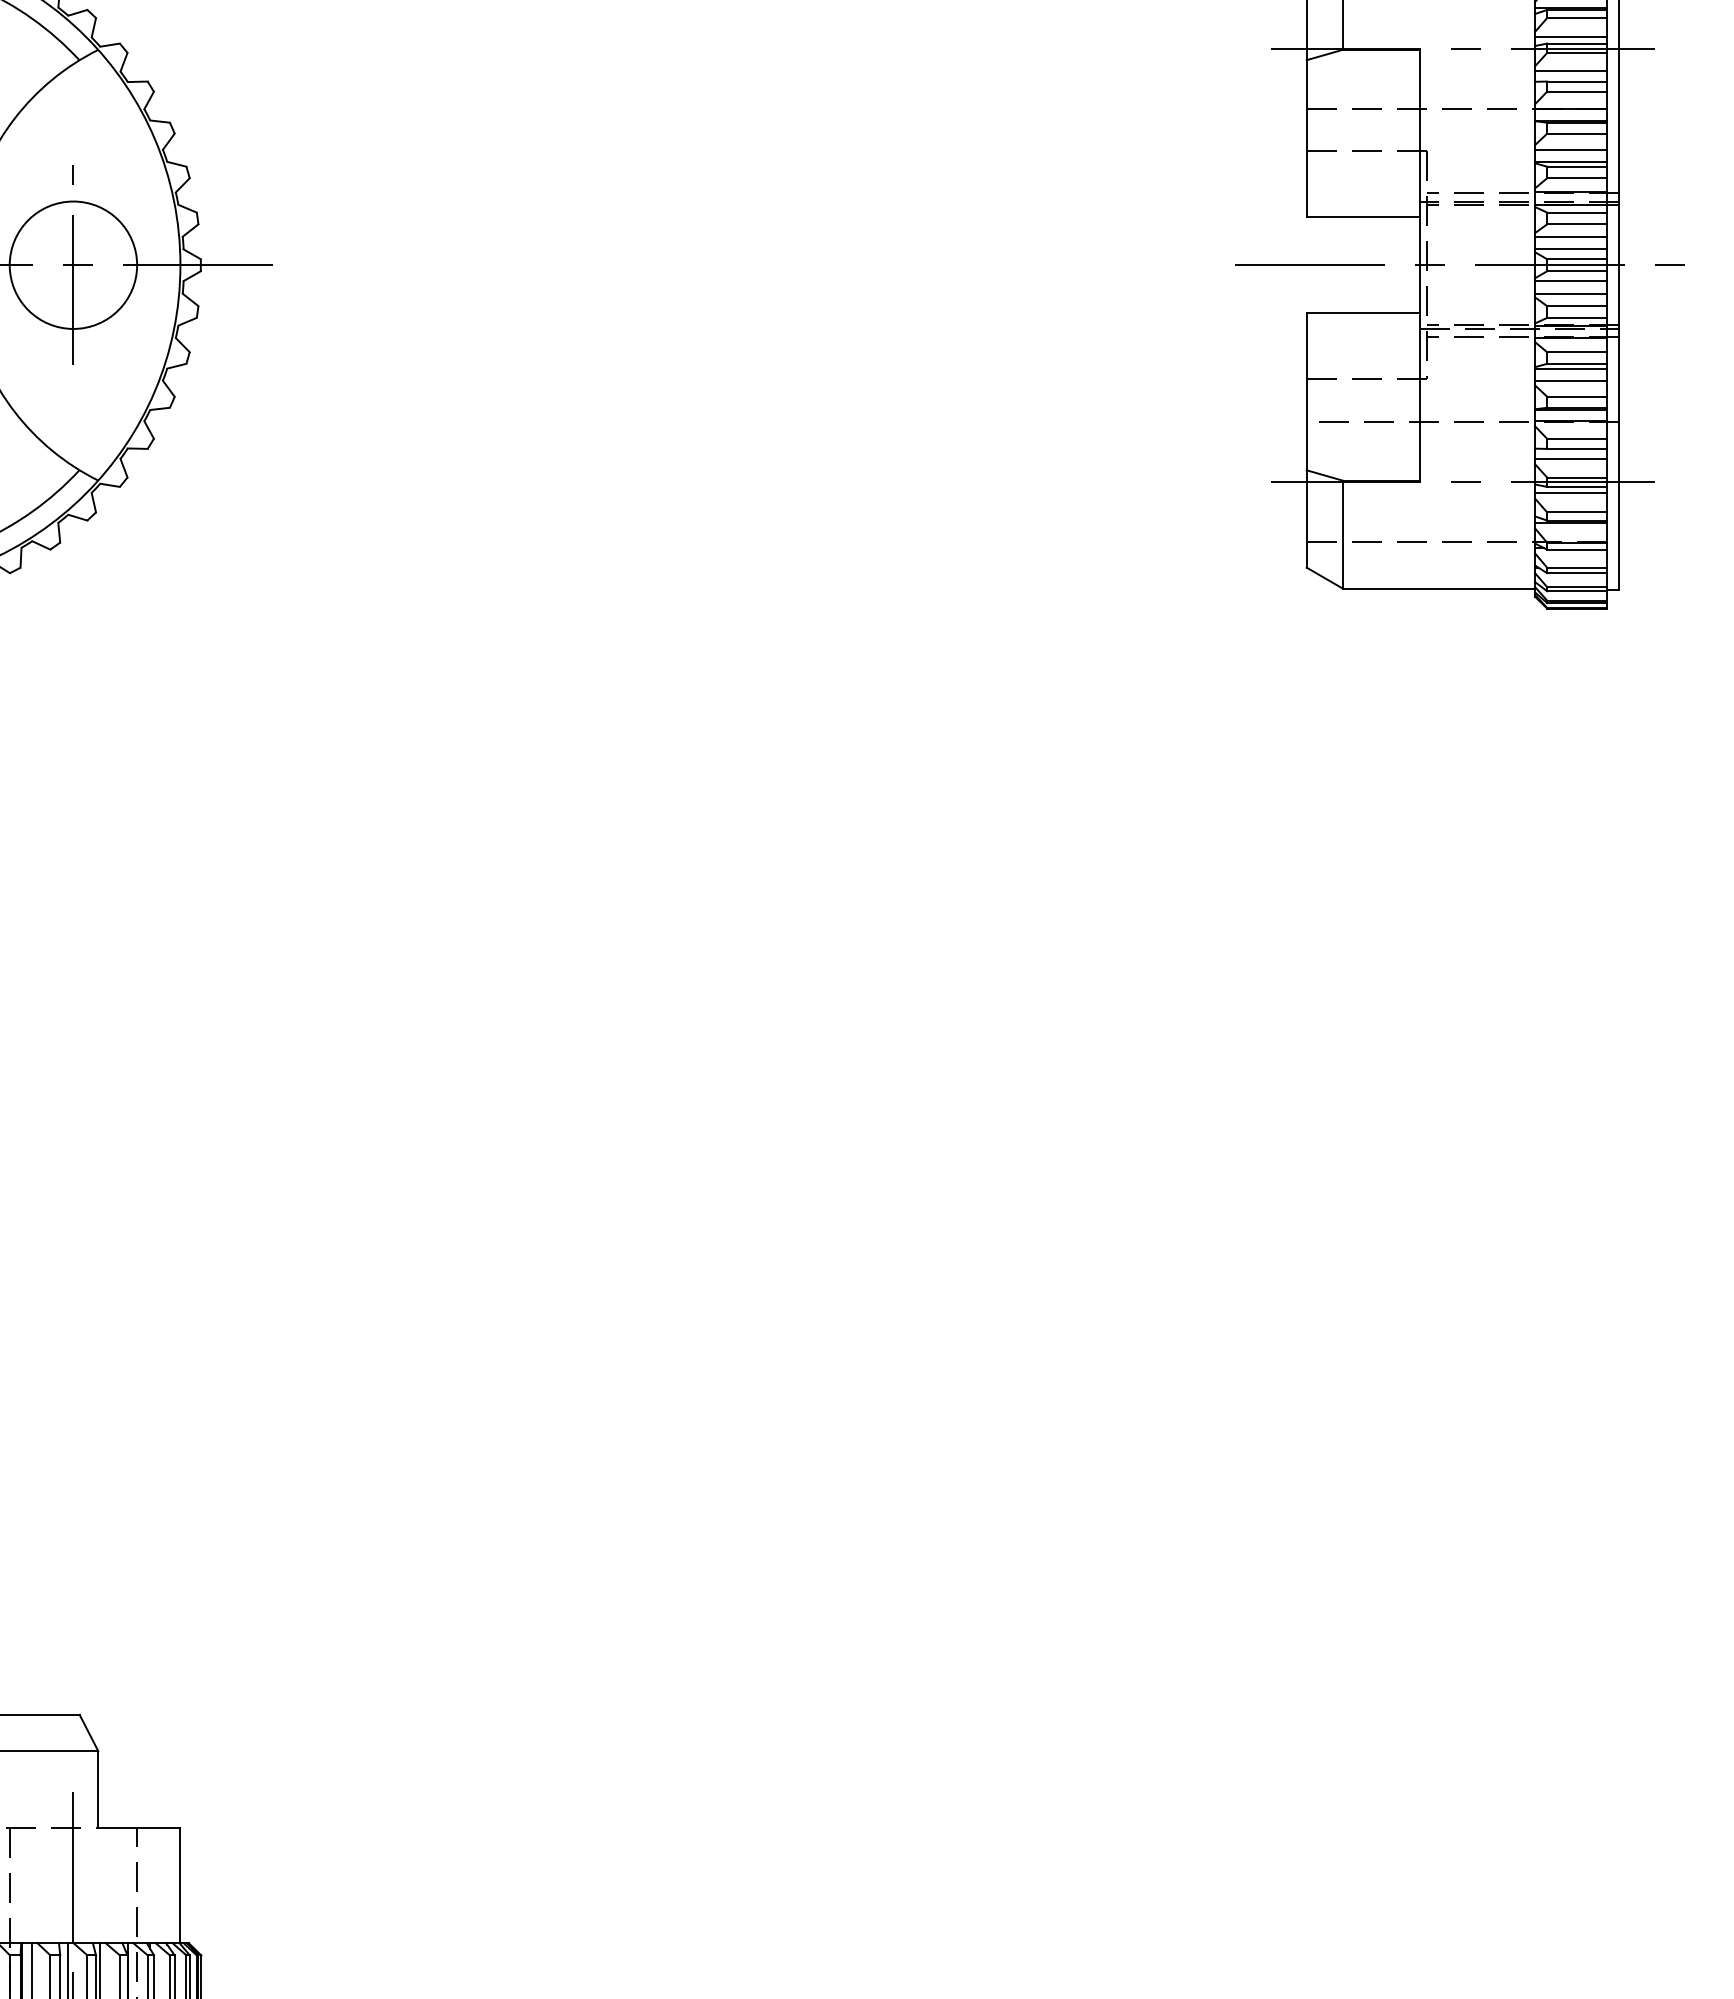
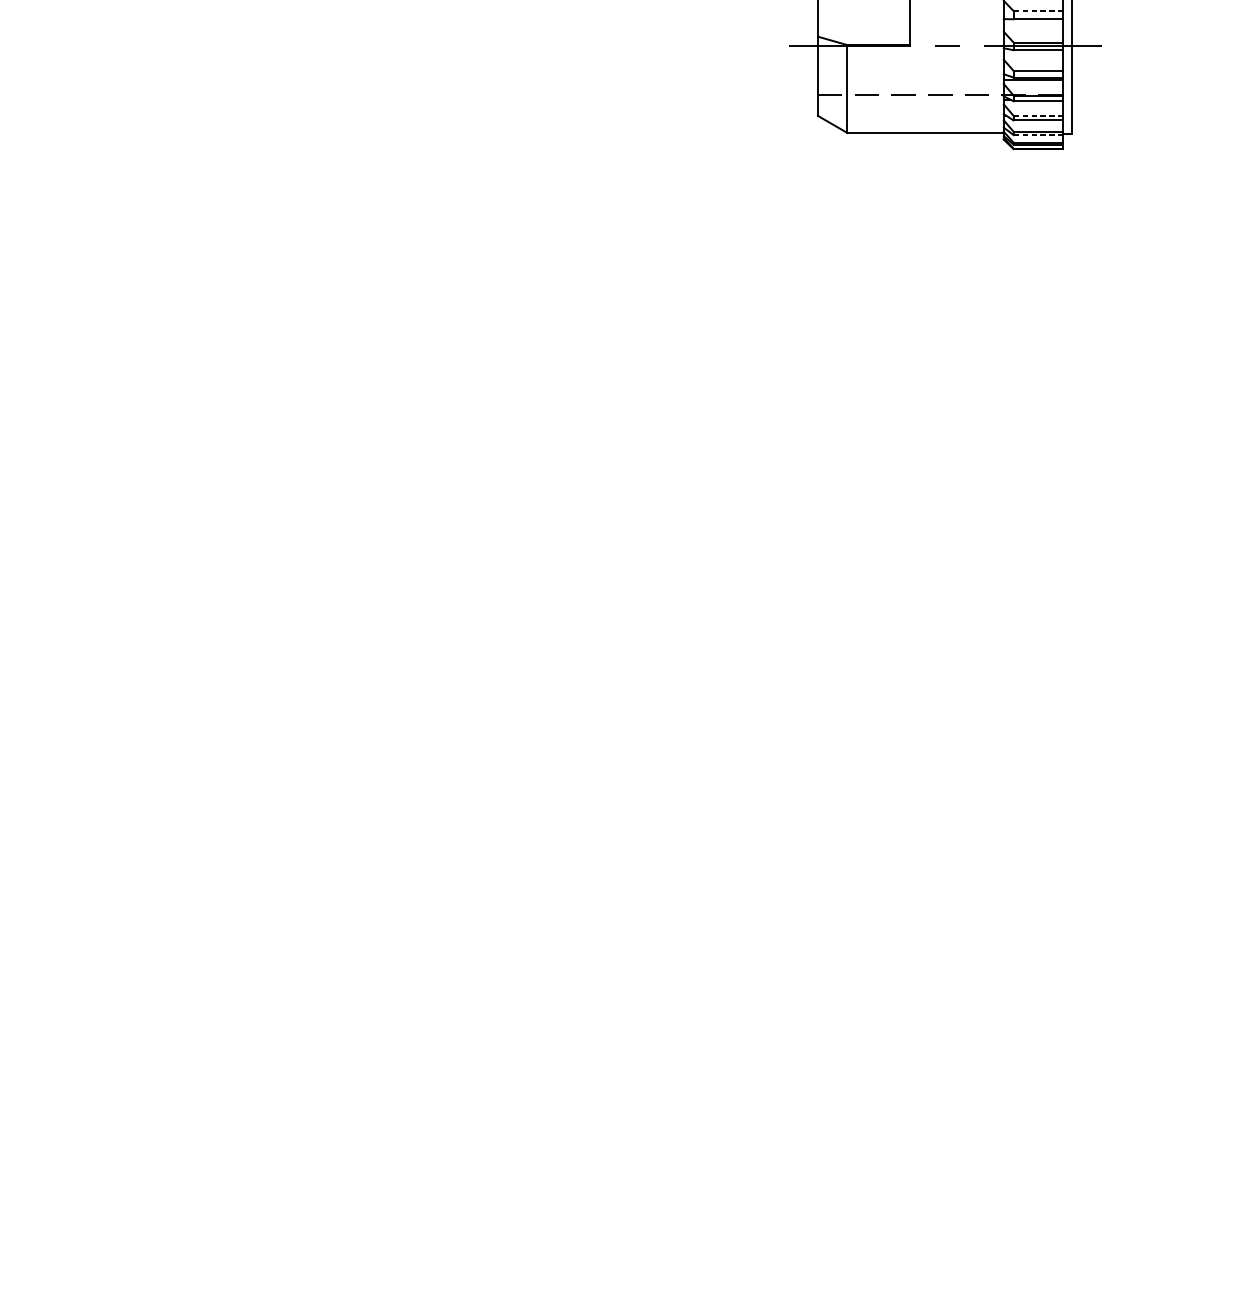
line: (1577, 438) -> (1038, 10), solid -> dashed
line: (1571, 459) -> (1033, 27), removed
line: (1571, 493) -> (1033, 55), removed
line: (1577, 567) -> (1038, 115), solid -> dashed
line: (1577, 591) -> (1038, 135), solid -> dashed

